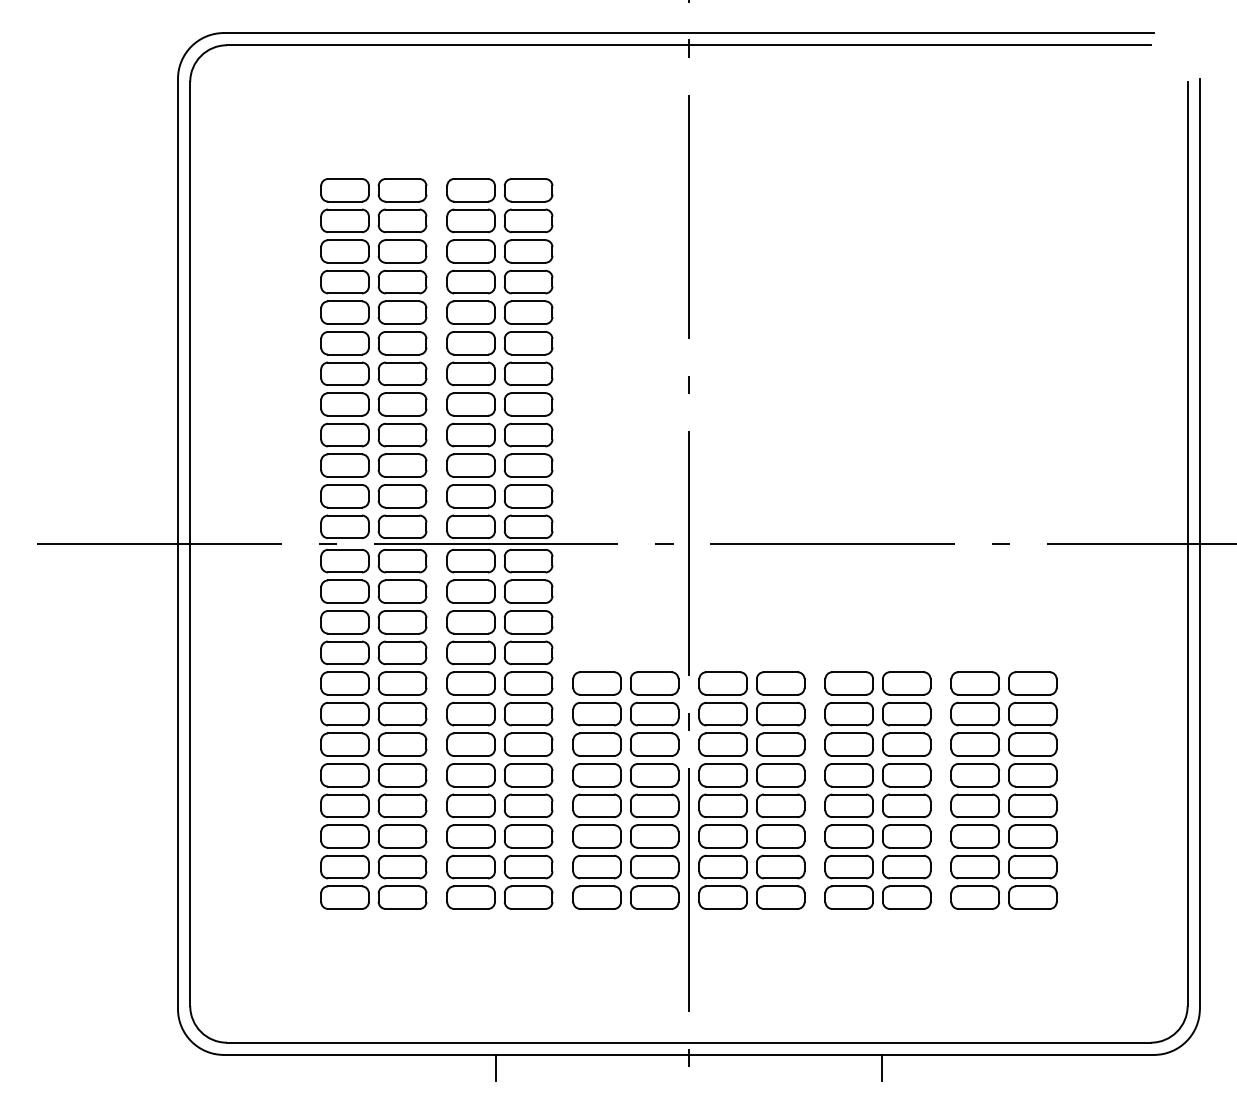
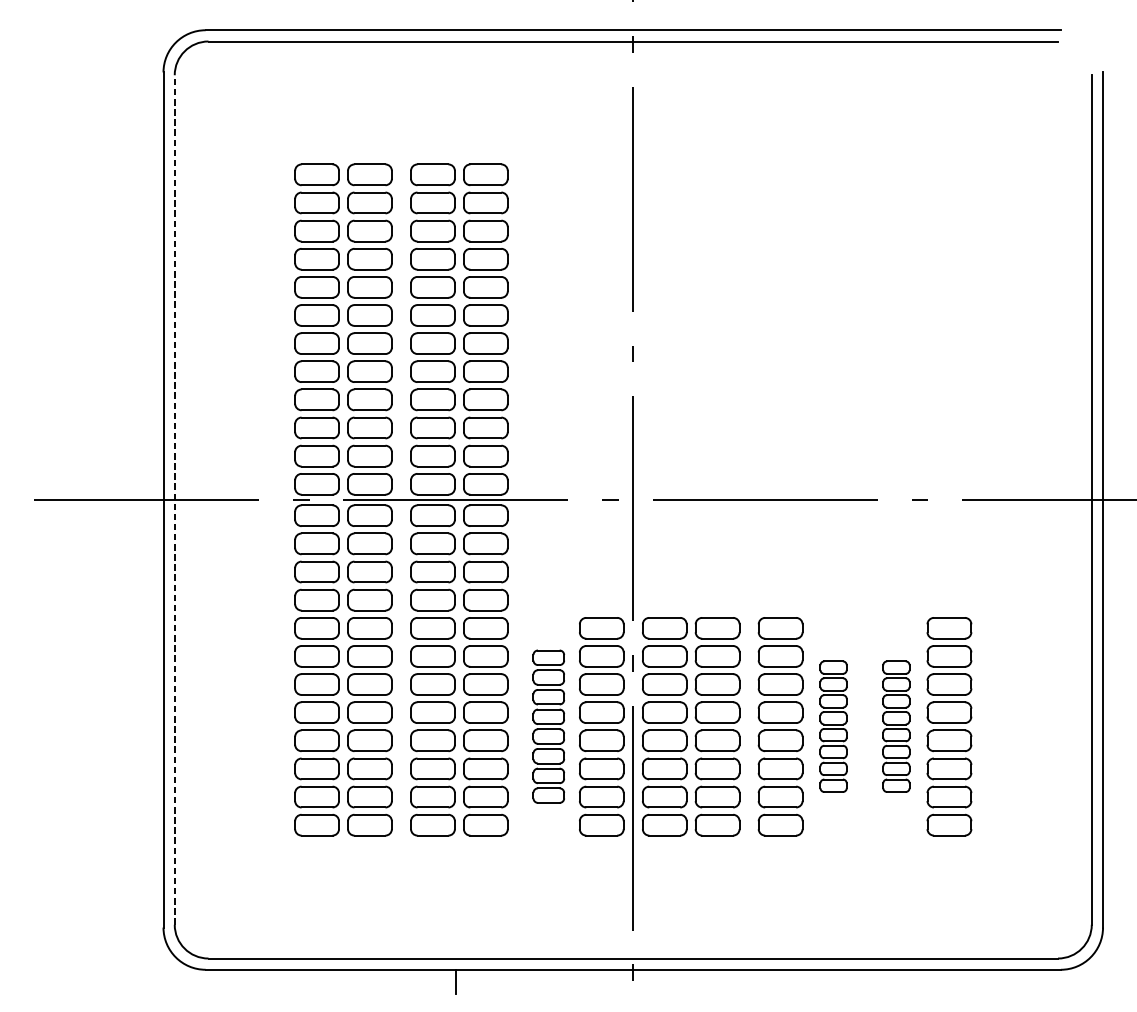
line: (190, 543) -> (174, 499), solid -> dashed
part: (596, 790) -> (548, 726), size x0.7
part: (906, 790) -> (833, 726), size x0.6
part: (974, 790) -> (895, 726), size x0.6
line: (881, 1067) -> (810, 981), removed

